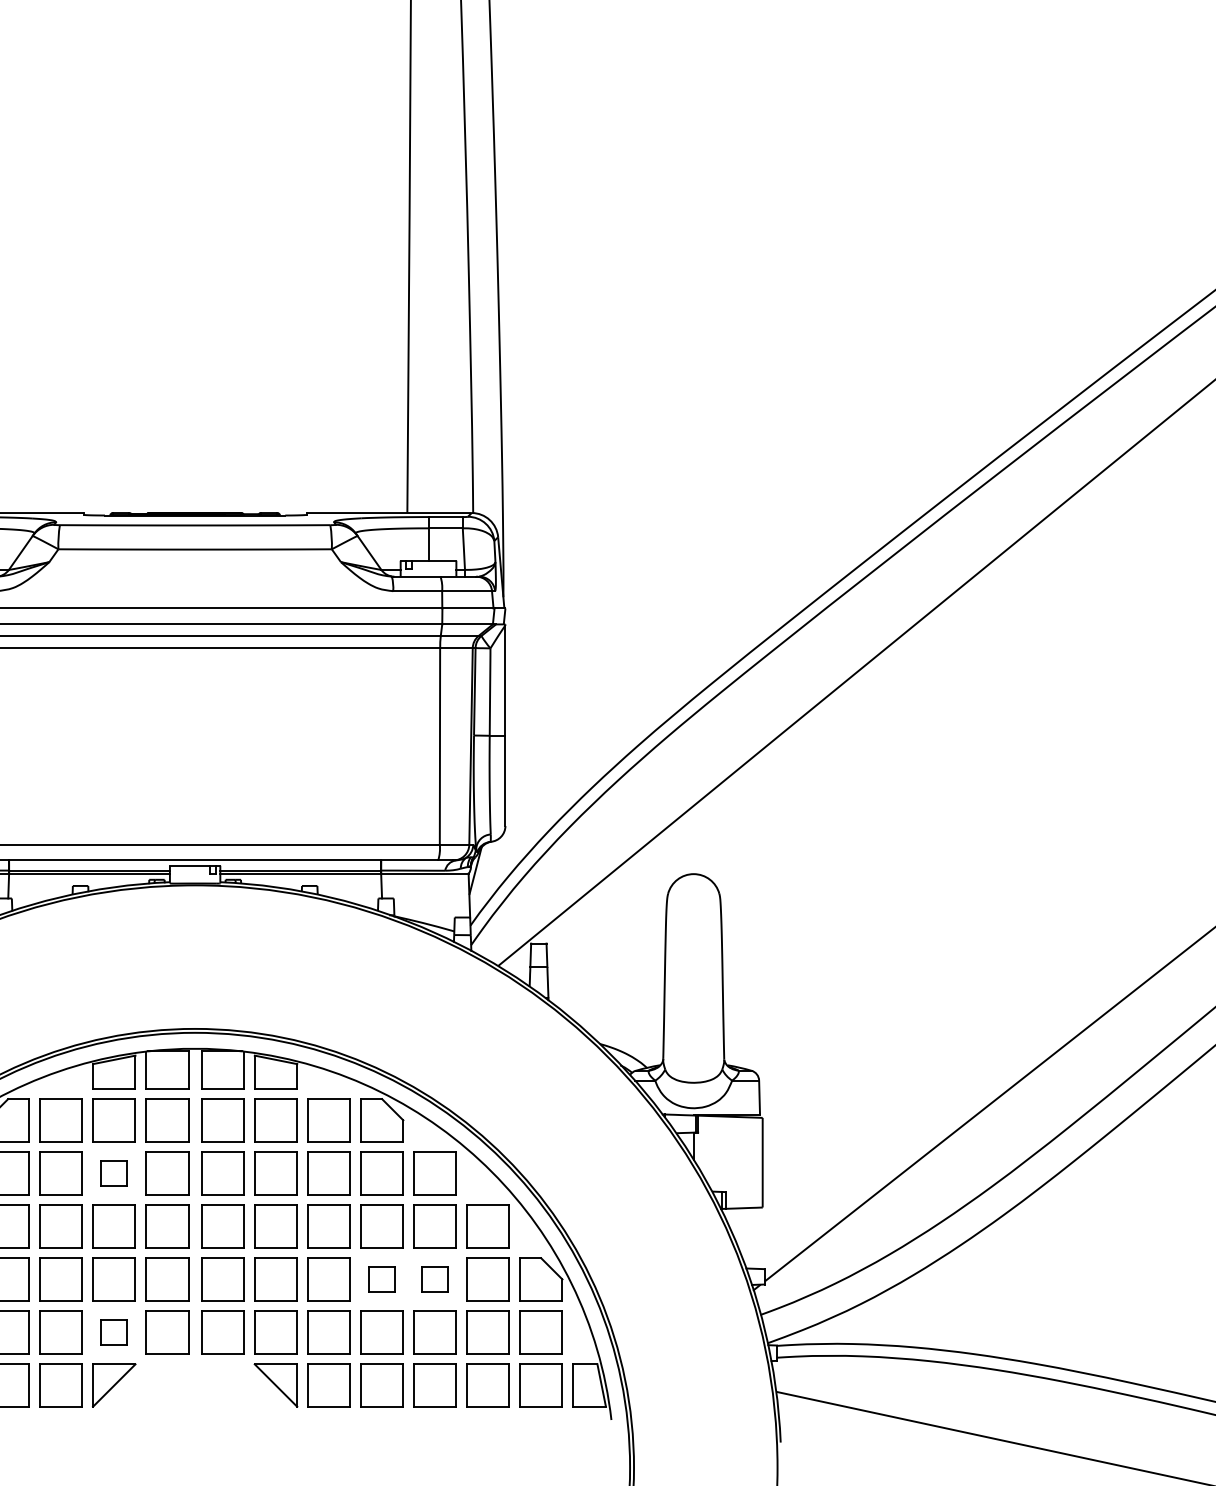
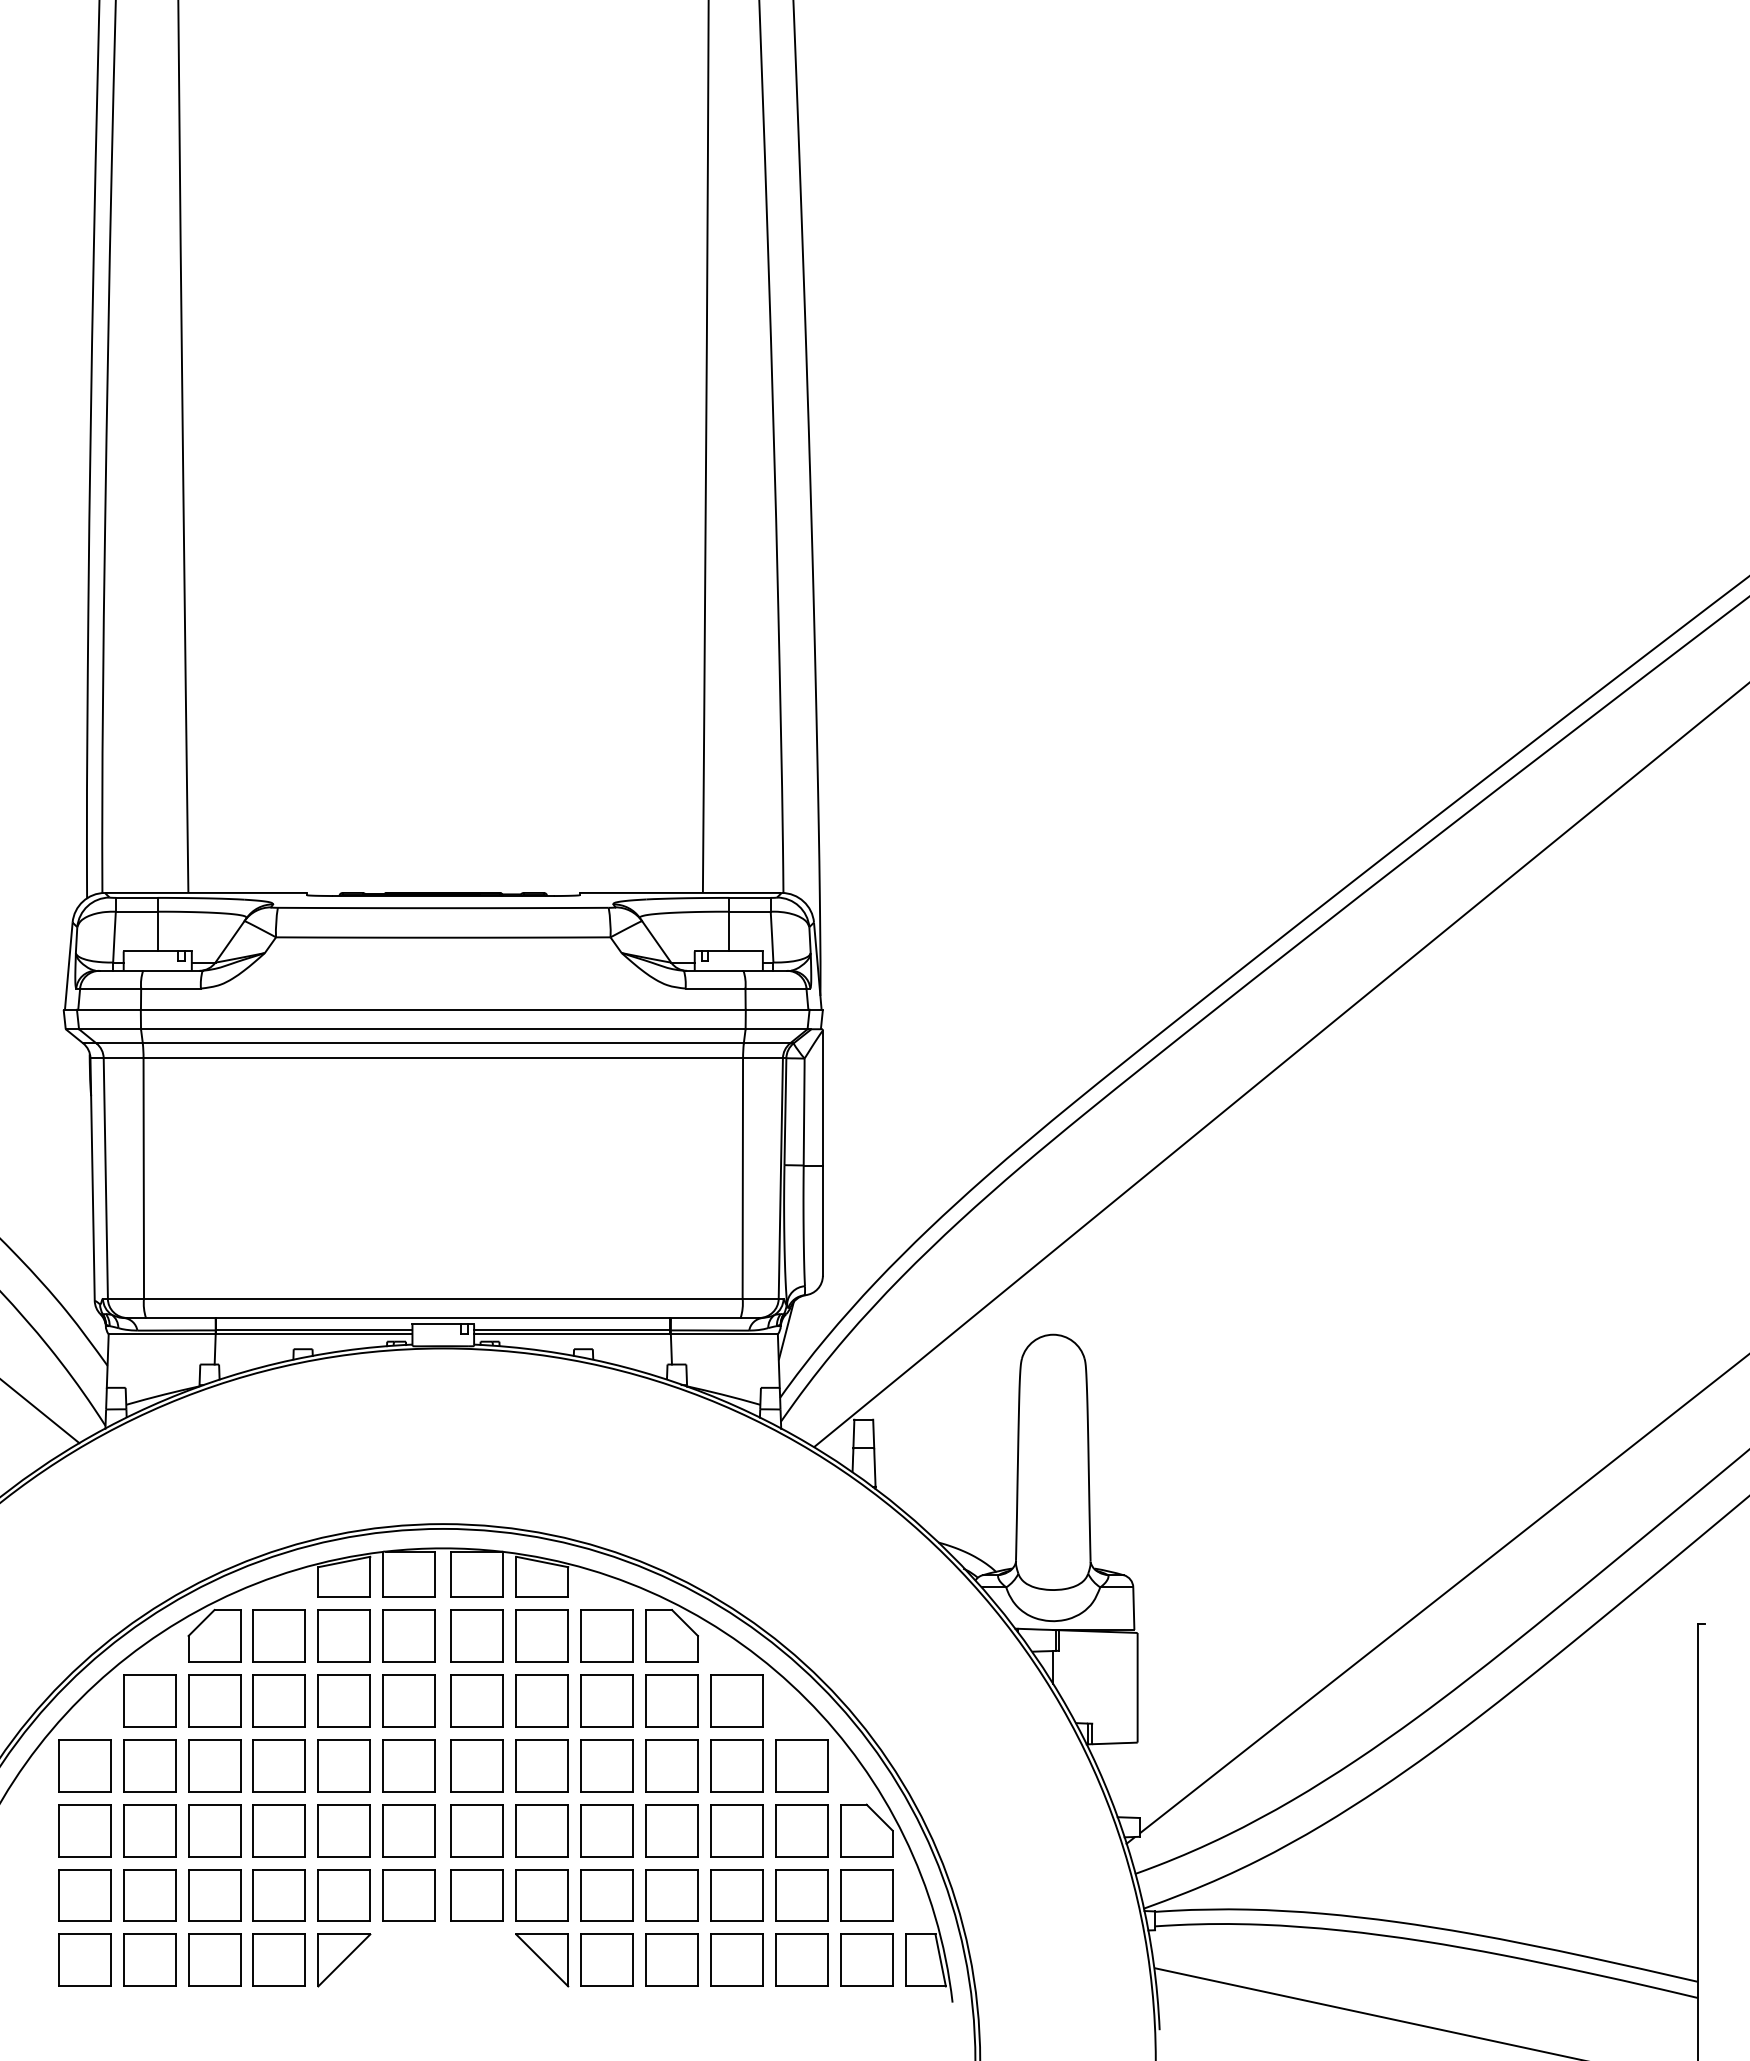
part: (113, 1173) -> (343, 1700), size x1.67
part: (381, 1279) -> (671, 1830), size x1.67
part: (434, 1279) -> (736, 1830), size x1.67
part: (113, 1332) -> (343, 1895), size x1.67

